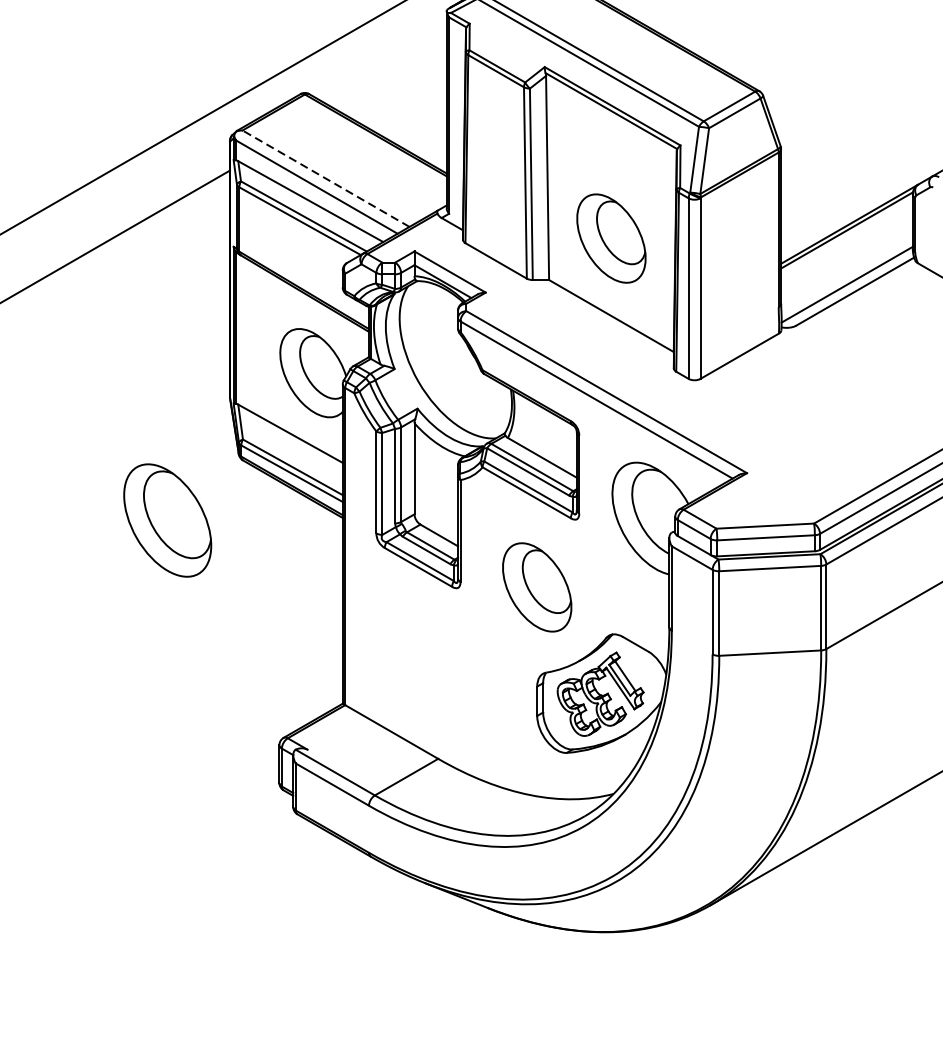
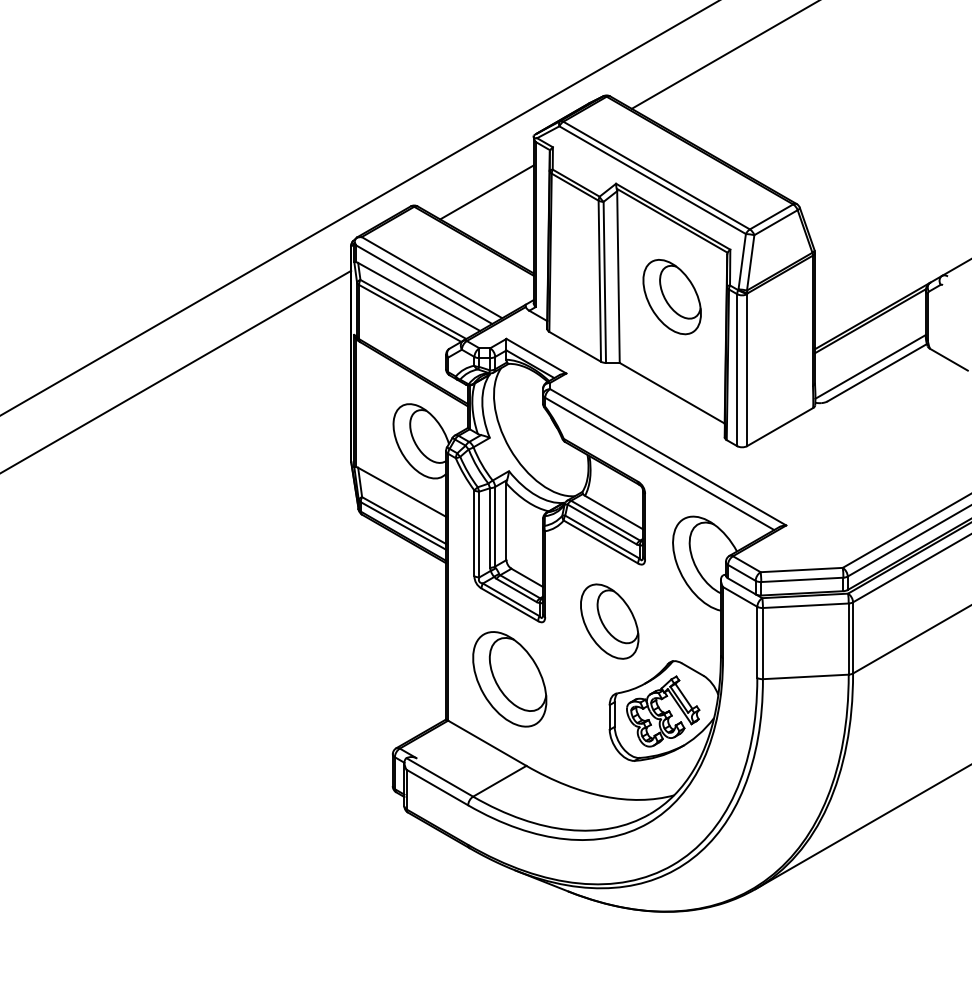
line: (390, 77) -> (486, 192), added
line: (325, 178) -> (431, 277), dashed -> solid
part: (610, 239) -> (671, 297), moved
part: (167, 520) -> (509, 679), moved

